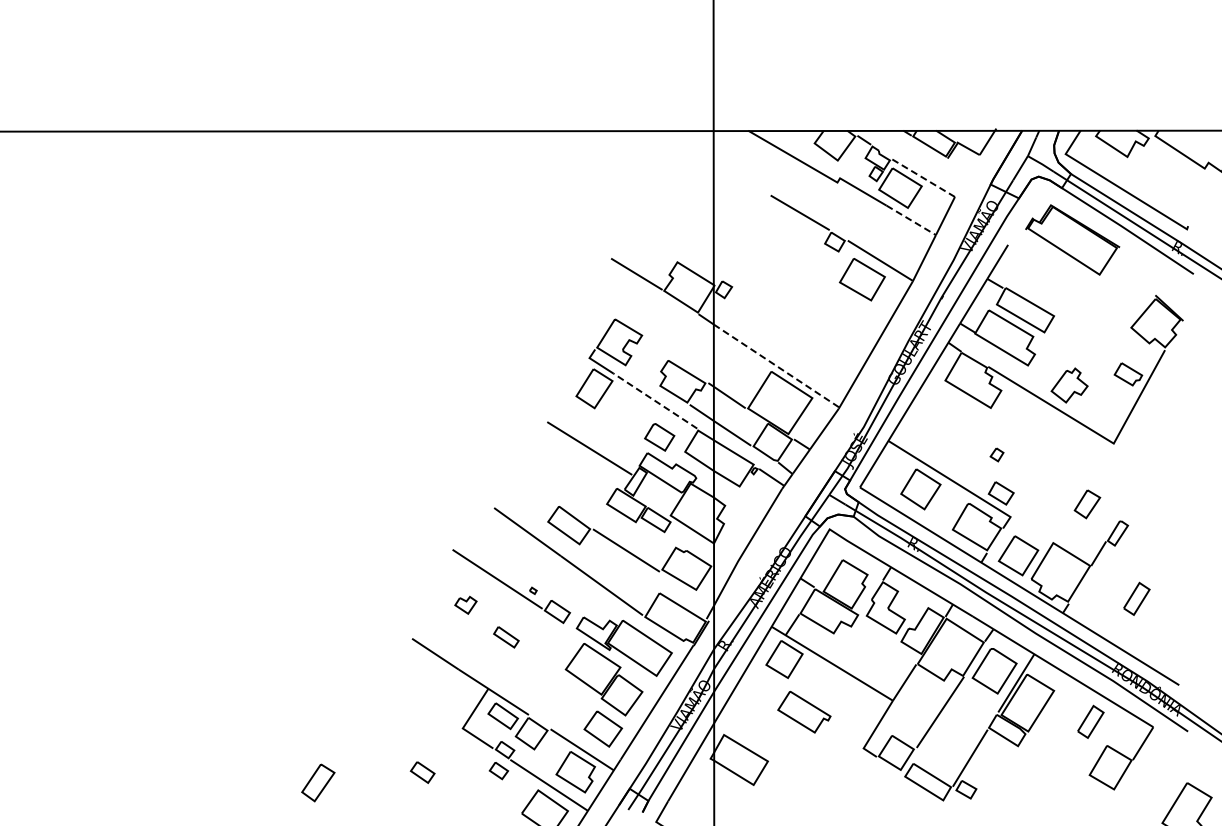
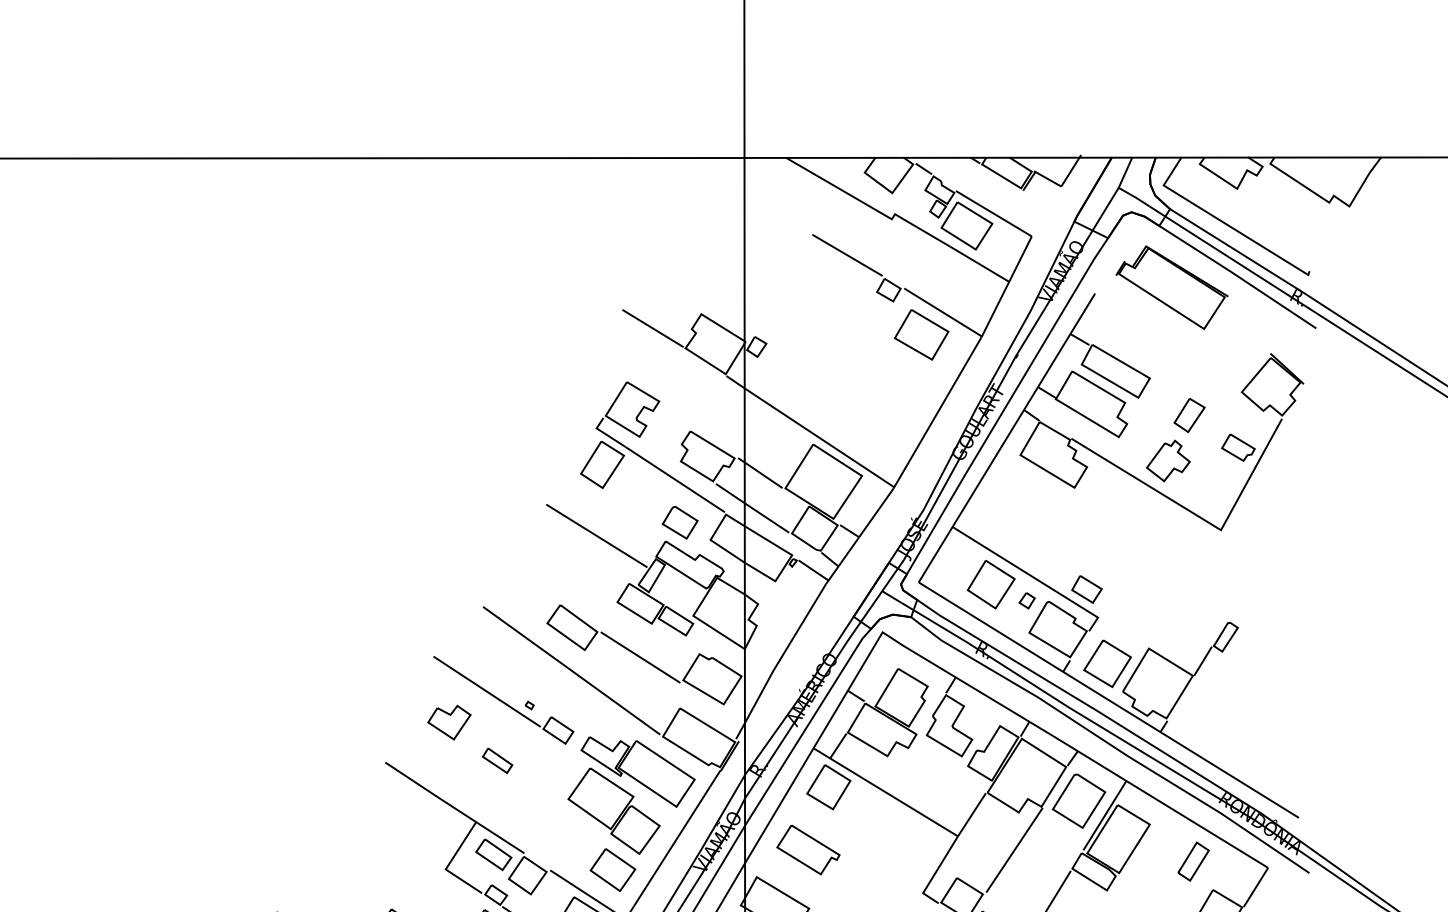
line: (922, 177) -> (993, 213), dashed -> solid
line: (911, 220) -> (980, 264), dashed -> solid
line: (777, 366) -> (820, 438), dashed -> solid
line: (655, 401) -> (675, 480), dashed -> solid
part: (996, 454) -> (1026, 600), moved
part: (1087, 504) -> (1189, 415), moved
part: (1136, 598) -> (1248, 714), removed
part: (465, 605) -> (448, 722), size x1.67
part: (804, 711) -> (808, 849), moved

